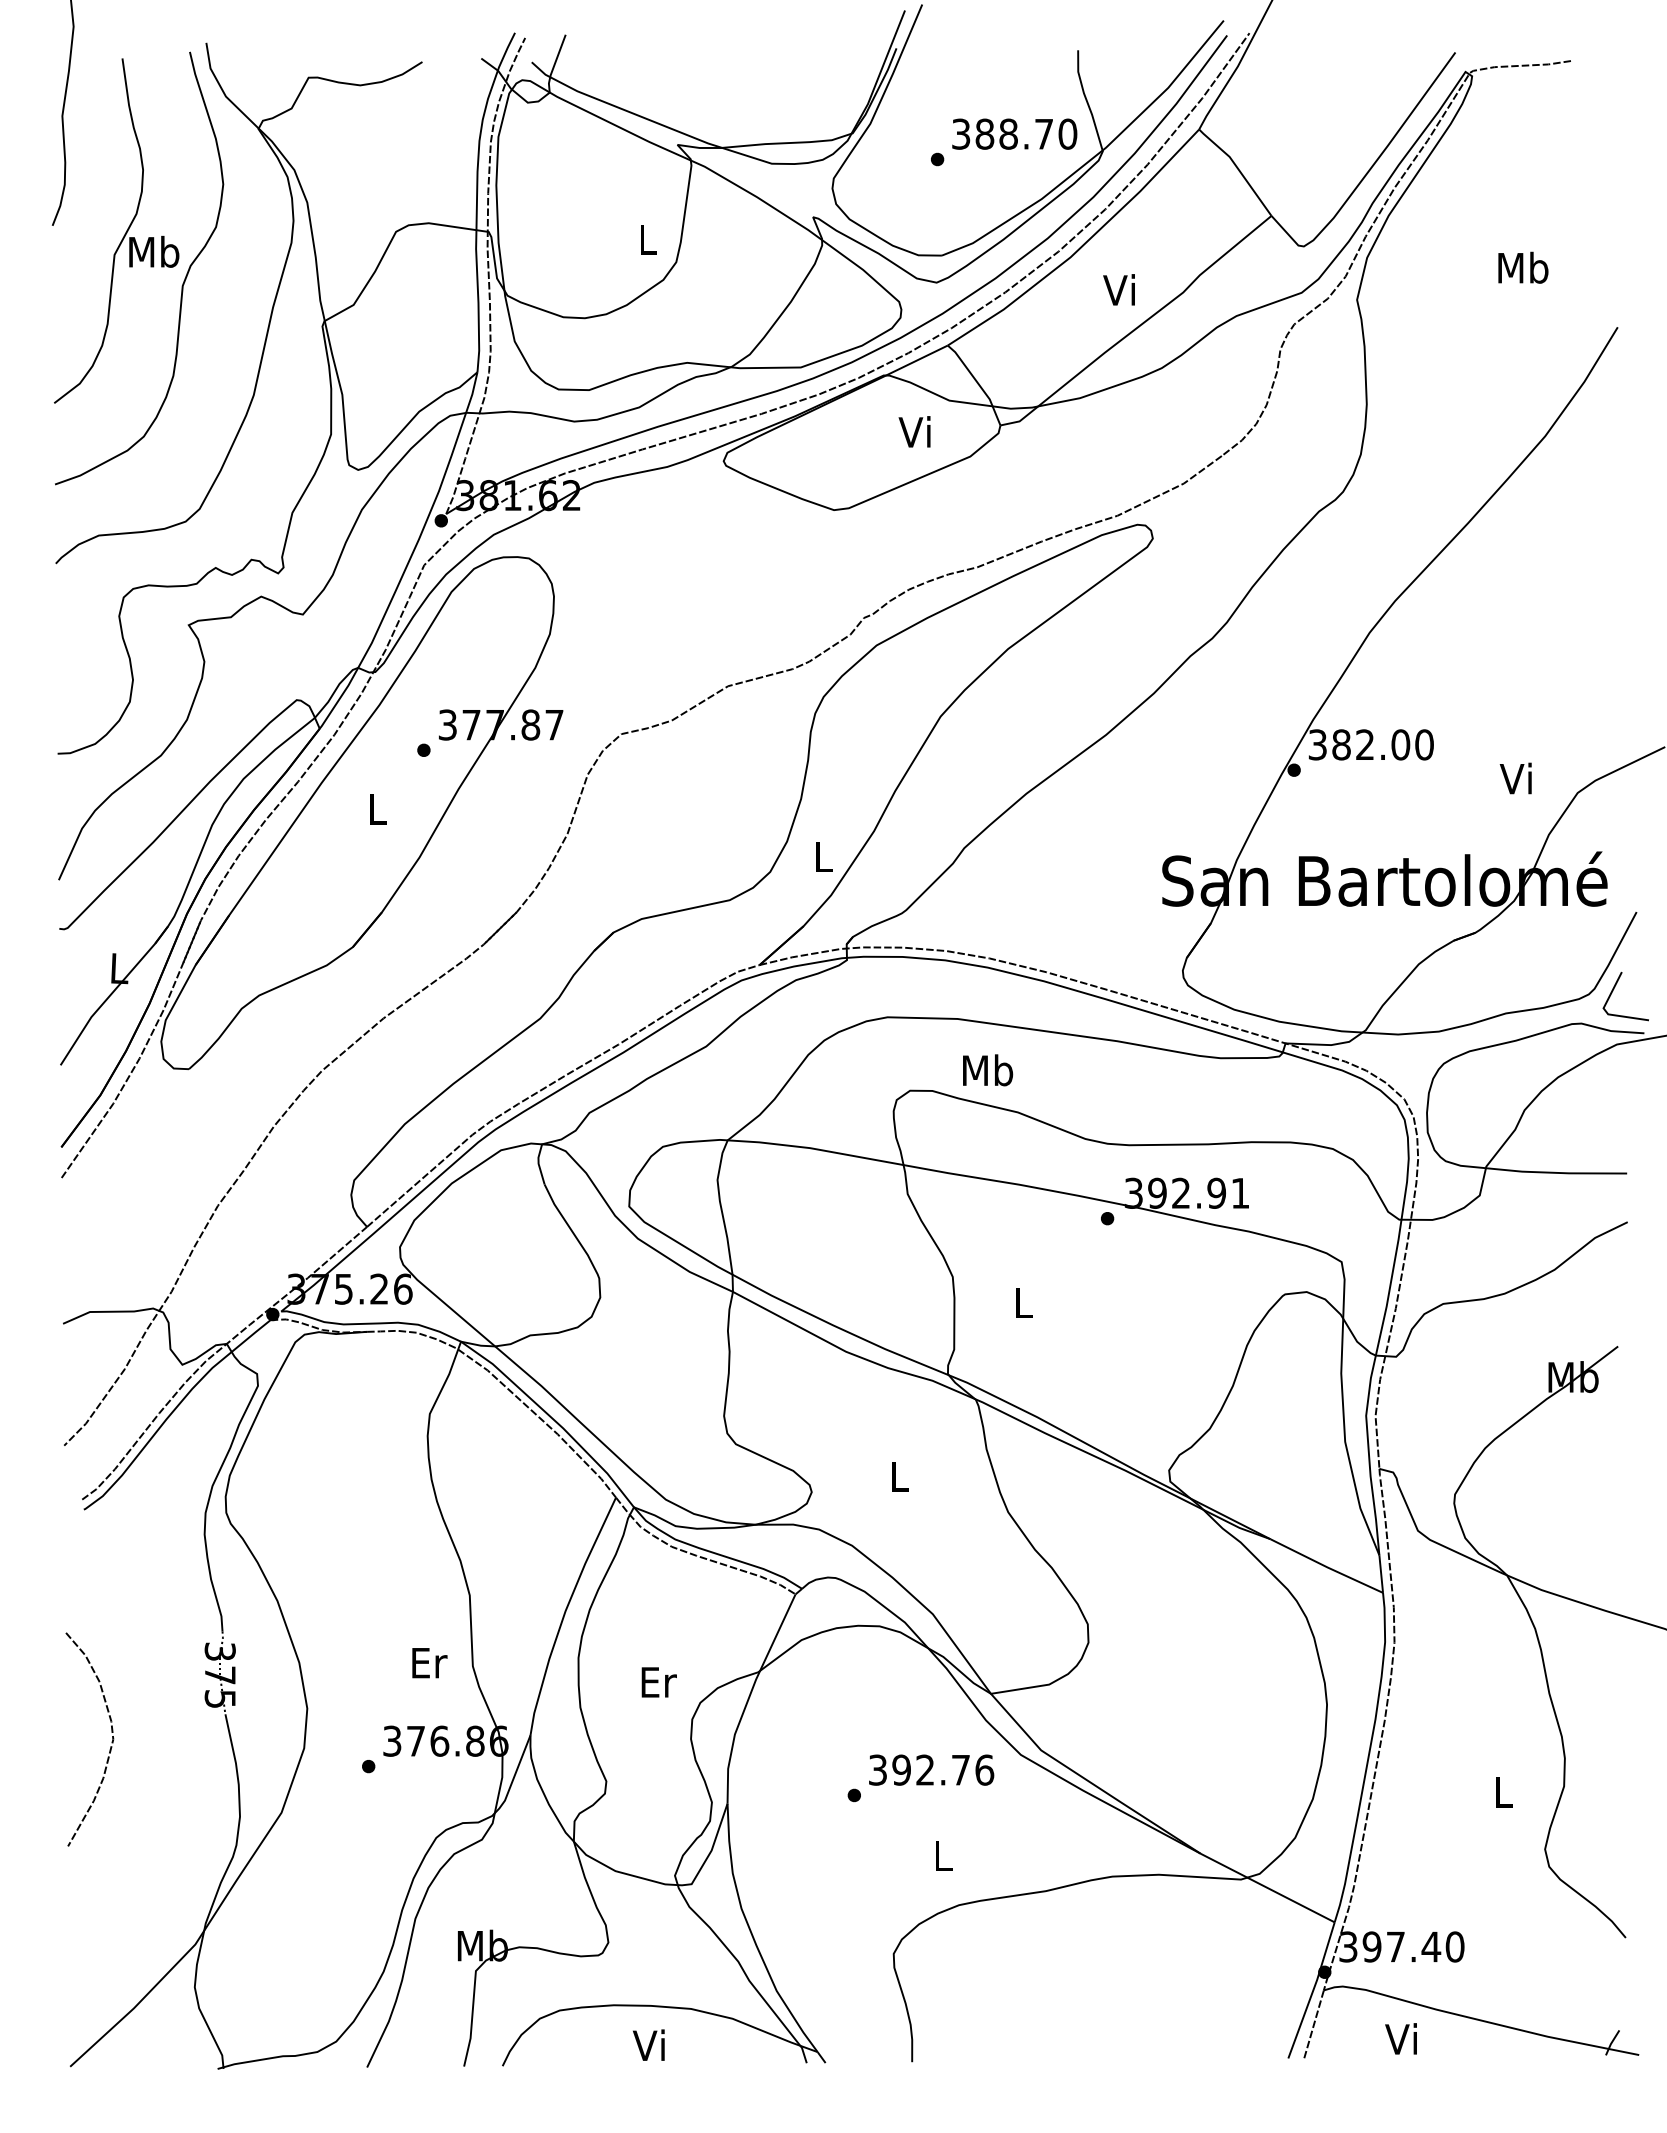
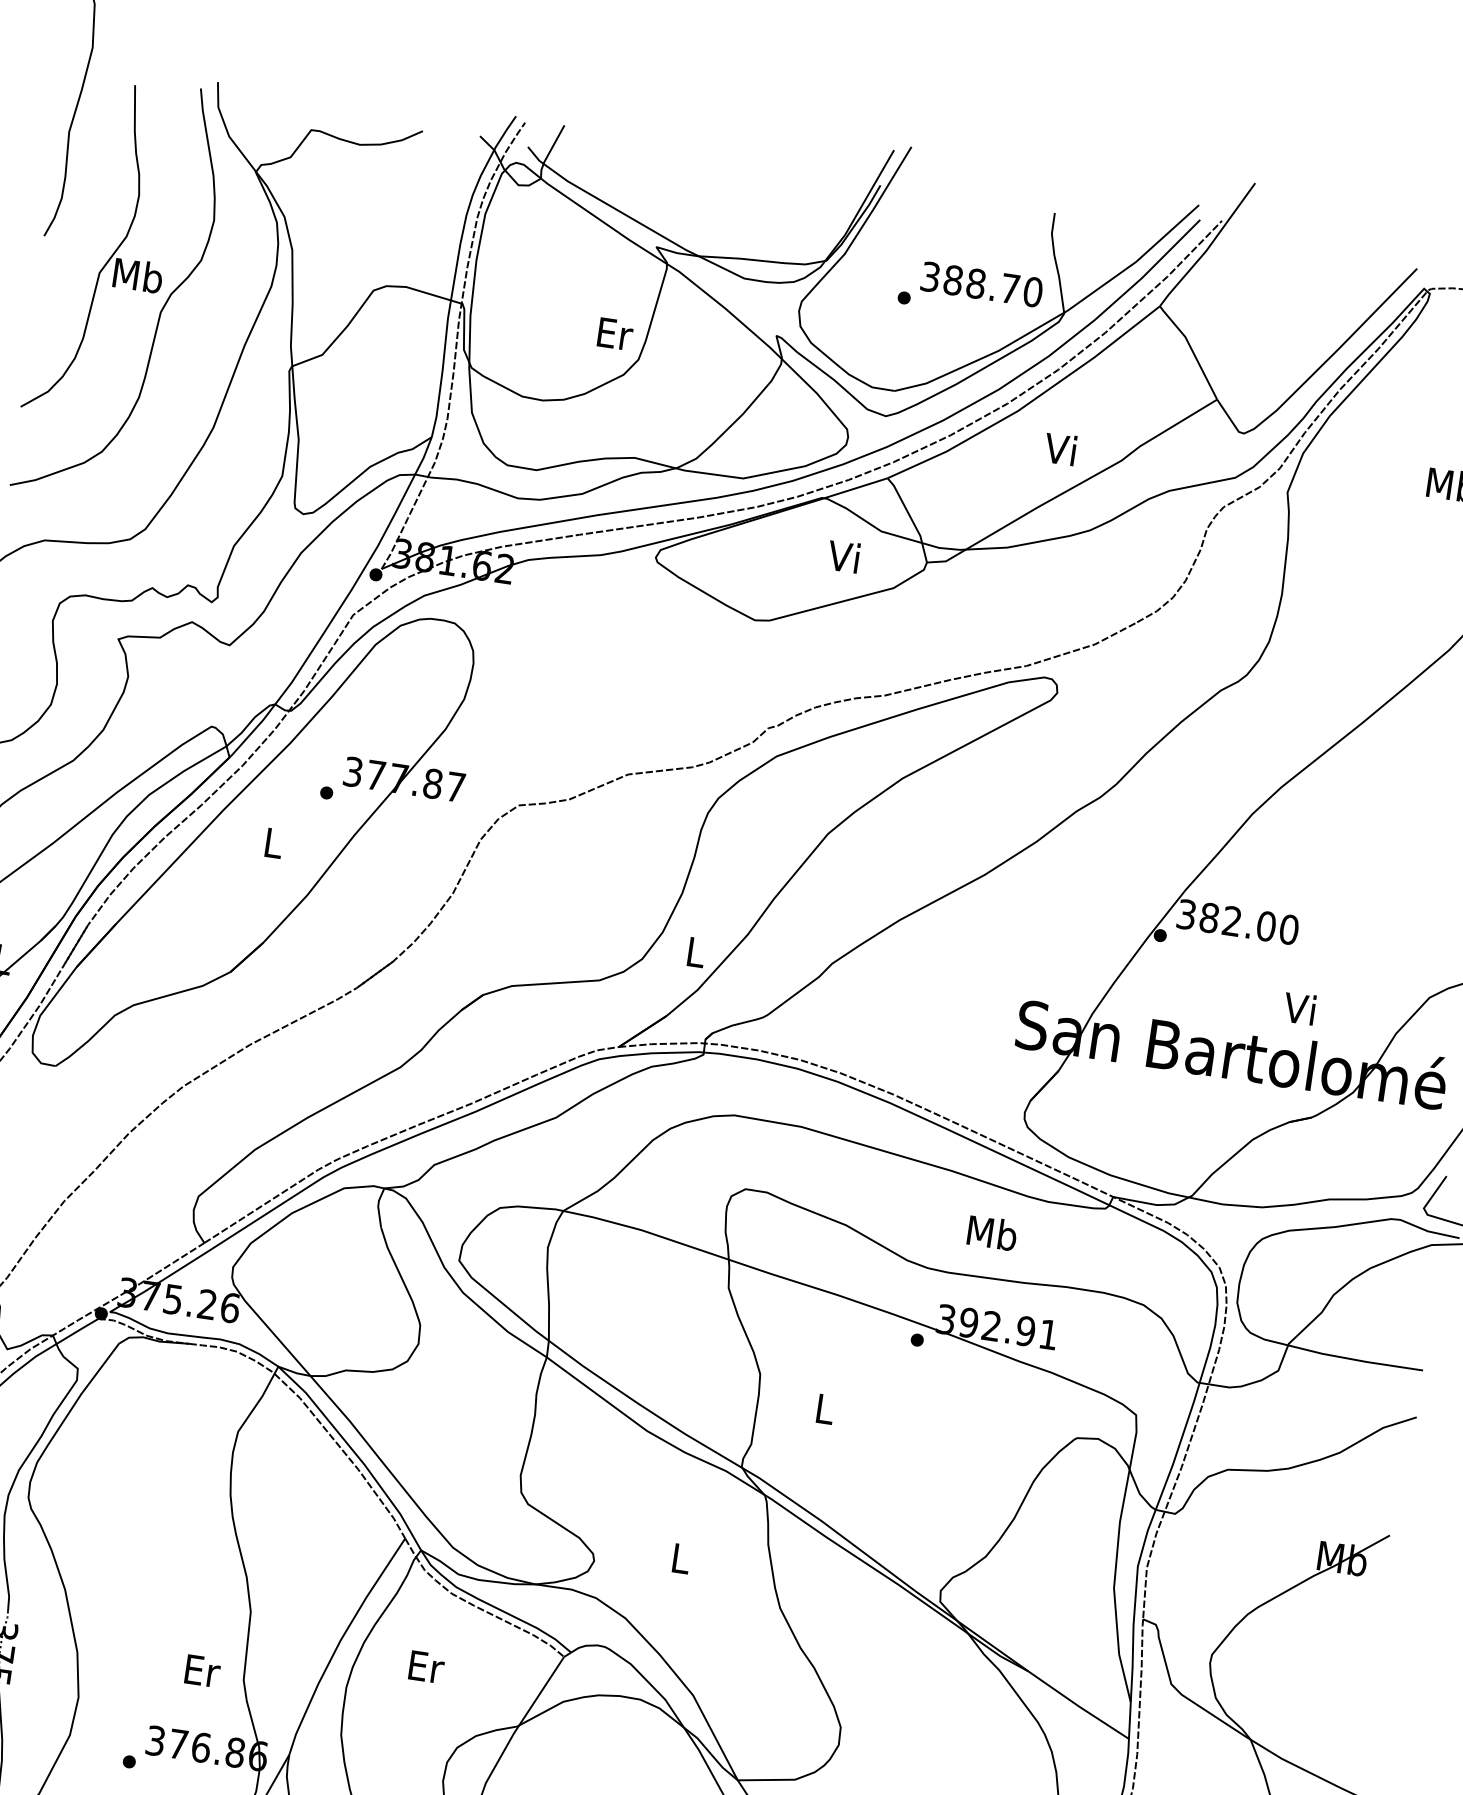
text: (648, 239) -> (615, 333), L -> Er
text: (1515, 778) -> (1299, 1008), moved
text: (988, 1070) -> (992, 1233), moved
text: (658, 1682) -> (426, 1667), moved

